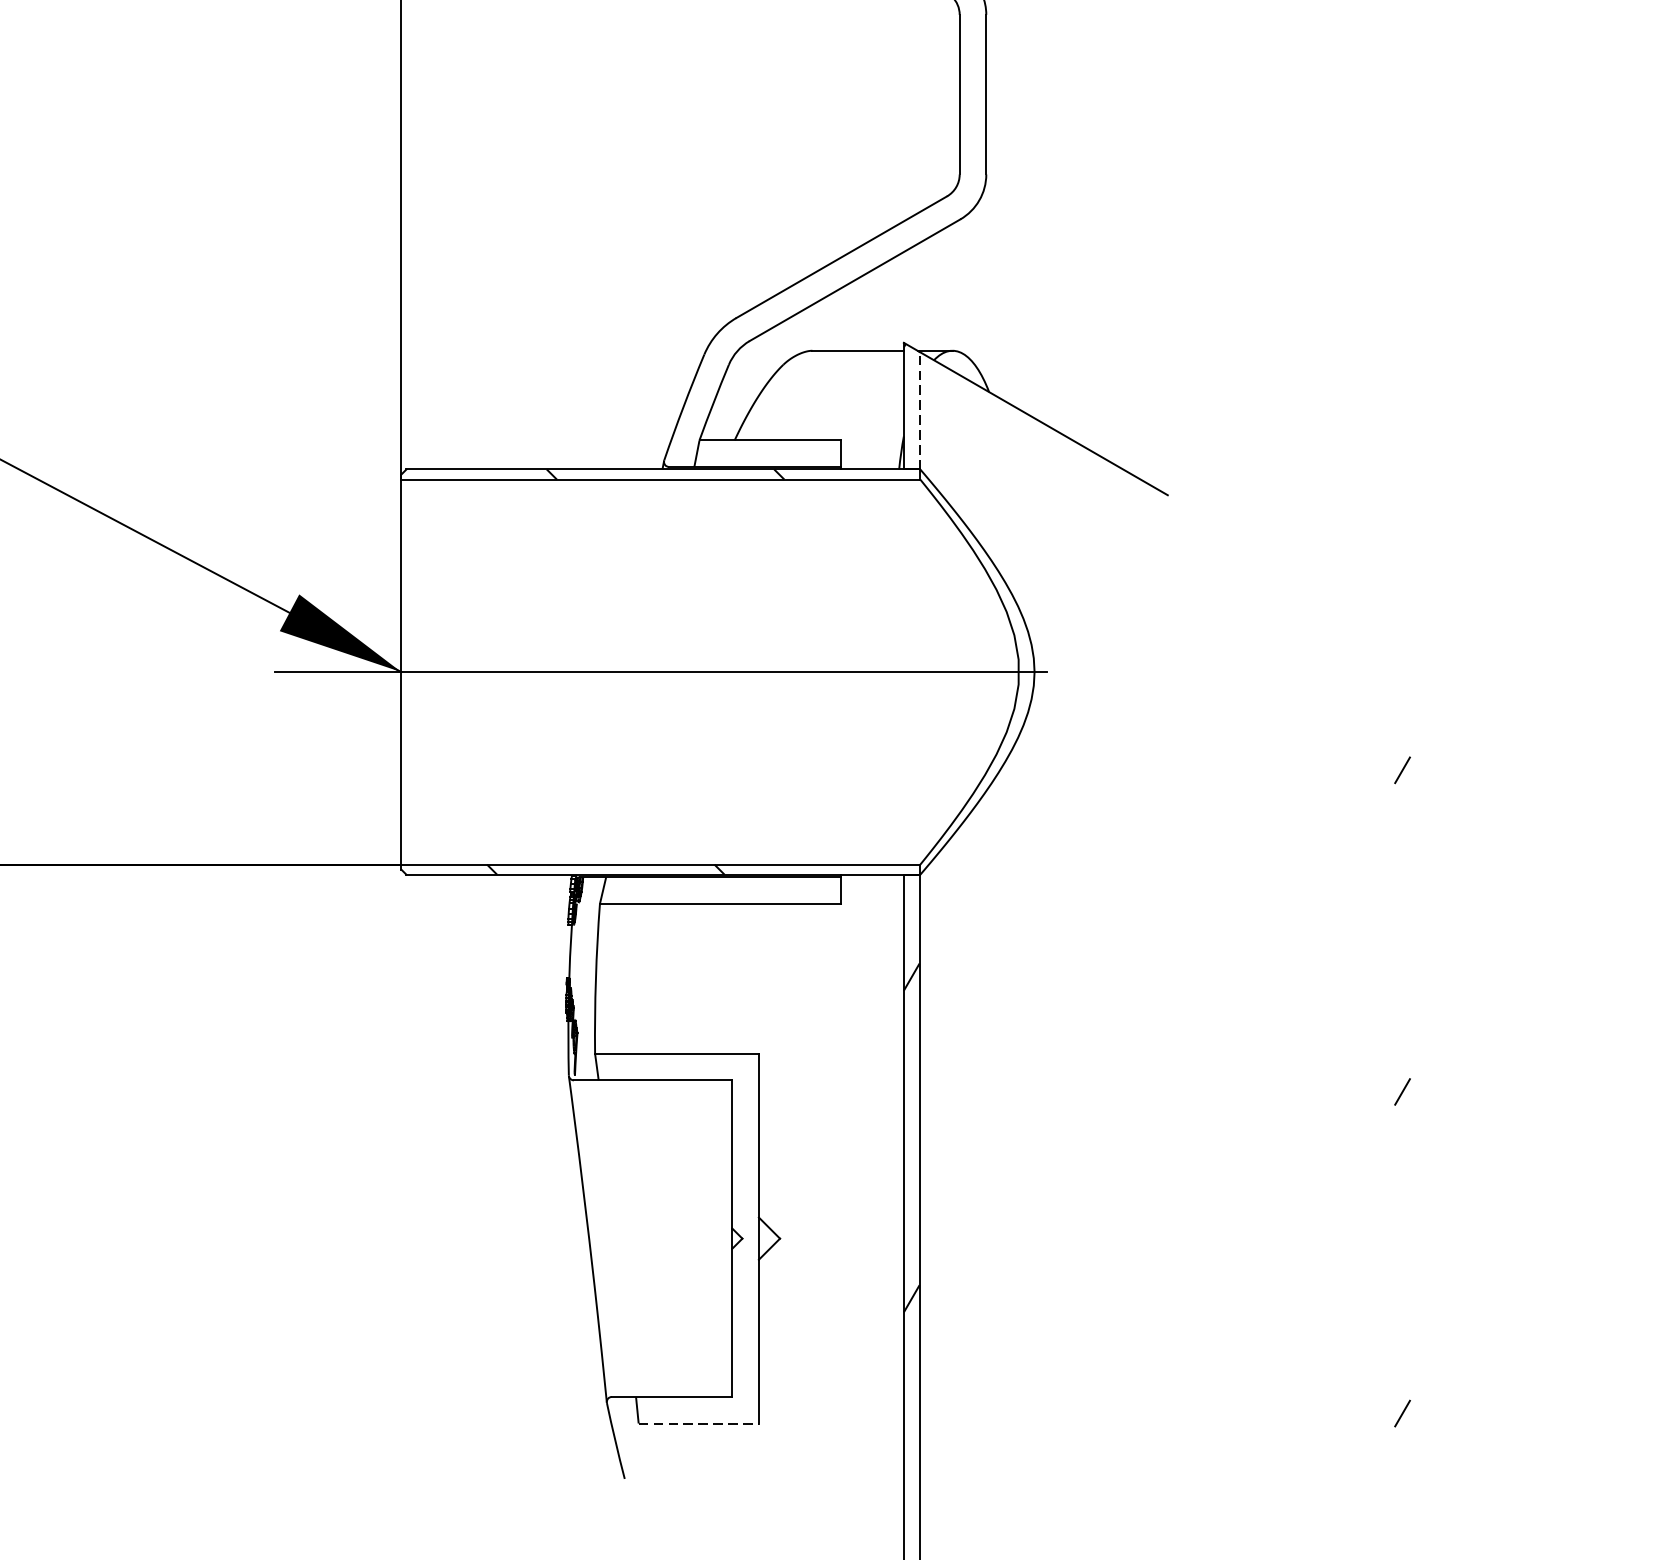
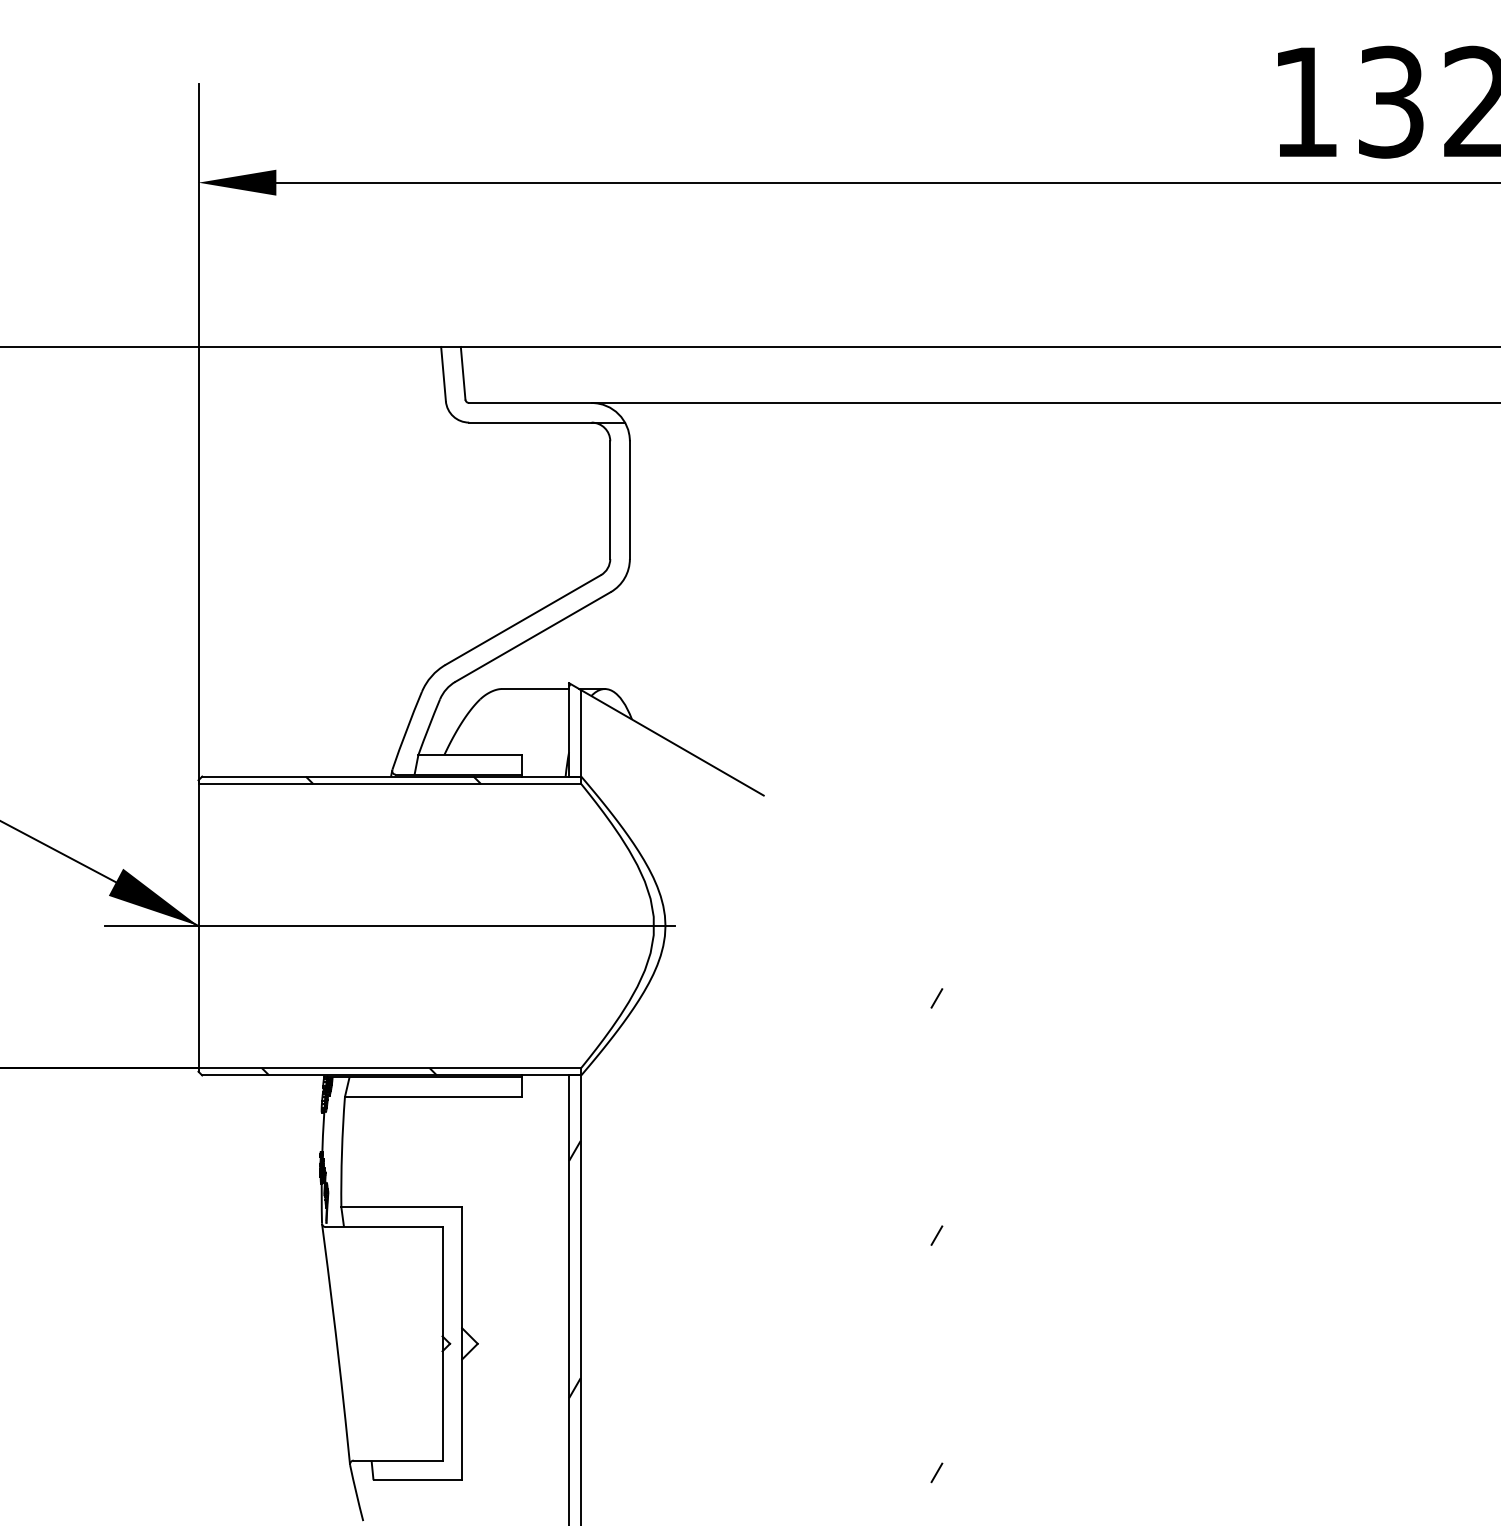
line: (919, 409) -> (580, 732), dashed -> solid
line: (699, 1423) -> (418, 1480), dashed -> solid

